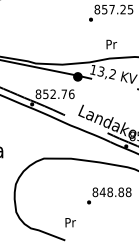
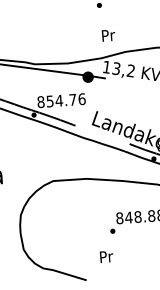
text: (111, 44) -> (108, 35), moved
text: (53, 93) -> (59, 99), 852.76 -> 854.76
text: (70, 222) -> (106, 256), moved

